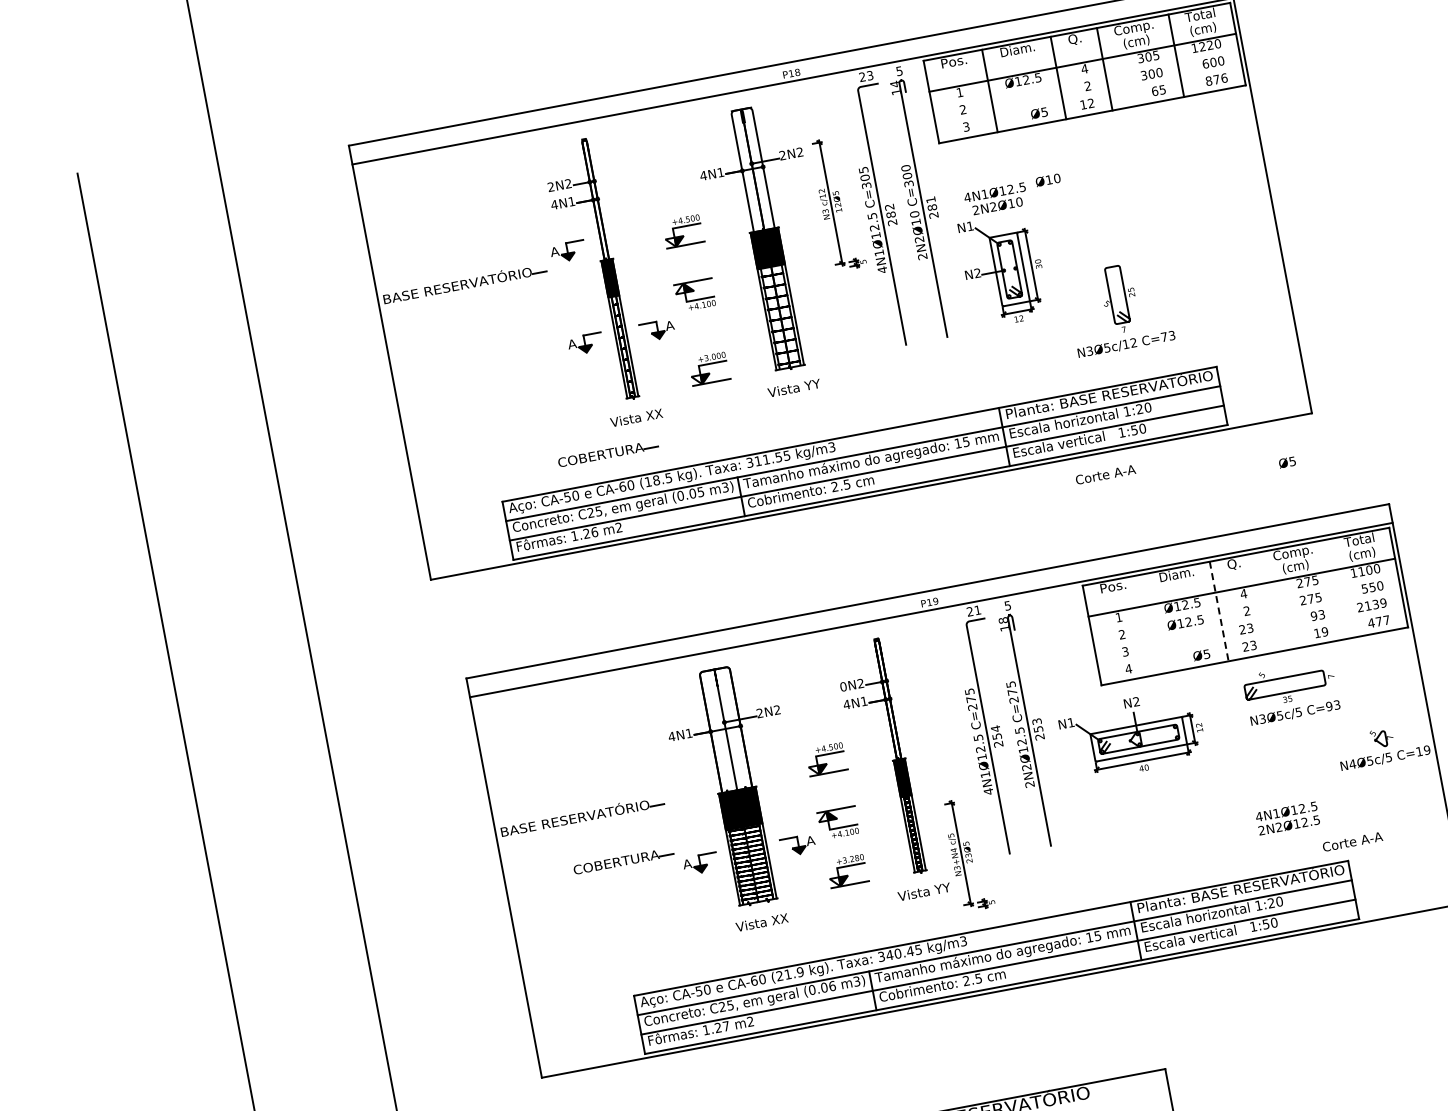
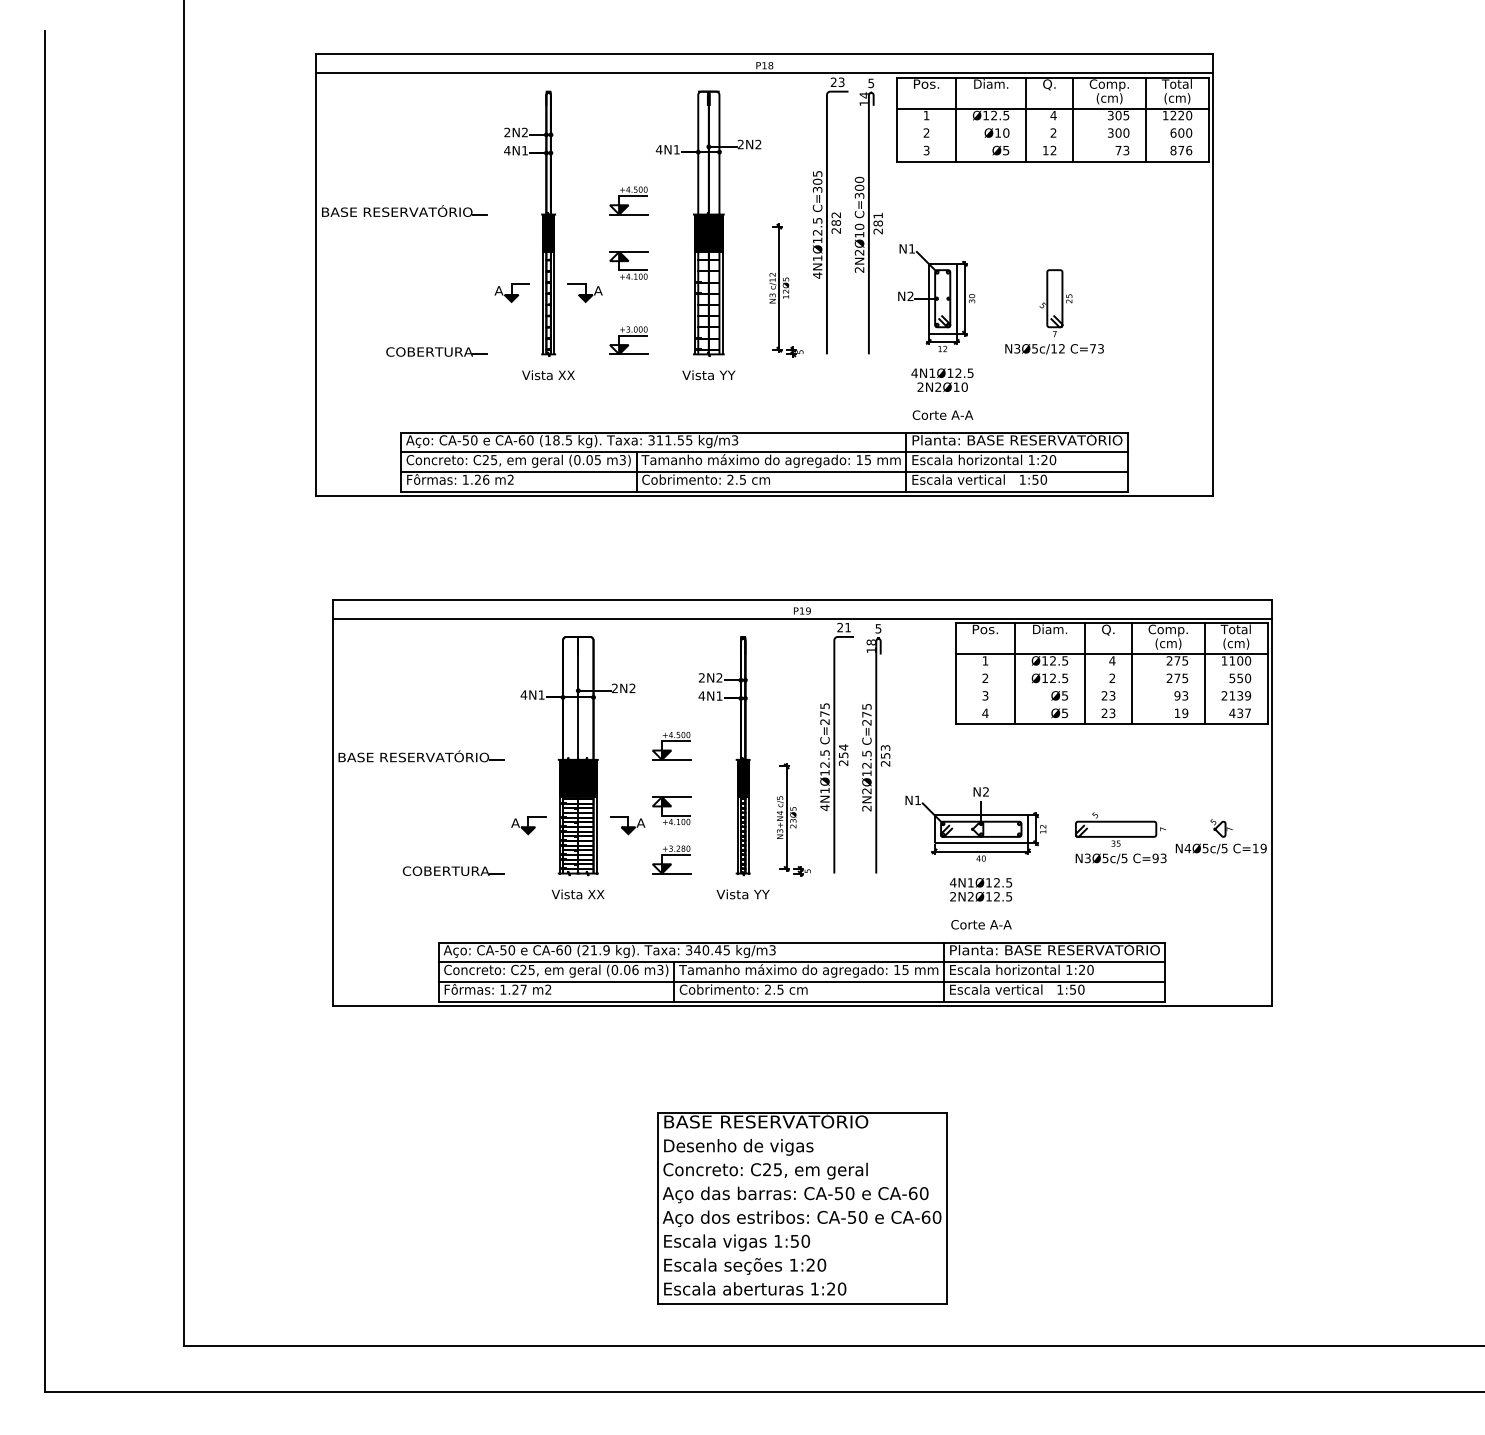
text: (1158, 90) -> (1122, 150), 65 -> 73
text: (1047, 179) -> (996, 132), moved
text: (996, 198) -> (942, 379), moved
part: (838, 203) -> (786, 290), moved
part: (567, 251) -> (511, 198), removed
part: (1119, 307) -> (1054, 311), moved
part: (607, 453) -> (436, 351), moved
text: (1287, 462) -> (1059, 695), moved
text: (1105, 474) -> (942, 414), moved
line: (1336, 589) -> (1204, 673), added
line: (1265, 602) -> (1132, 673), added
line: (1219, 611) -> (1085, 673), dashed -> solid
text: (1379, 621) -> (1240, 713), 477 -> 437
line: (1150, 624) -> (1015, 673), added
text: (843, 686) -> (701, 677), 0N2 -> 2N2
part: (1291, 693) -> (1120, 838), moved
part: (1132, 735) -> (975, 824), moved
text: (1287, 818) -> (980, 889), moved
text: (1352, 841) -> (981, 924), moved
part: (968, 854) -> (793, 819), moved
part: (623, 860) -> (453, 870), moved

